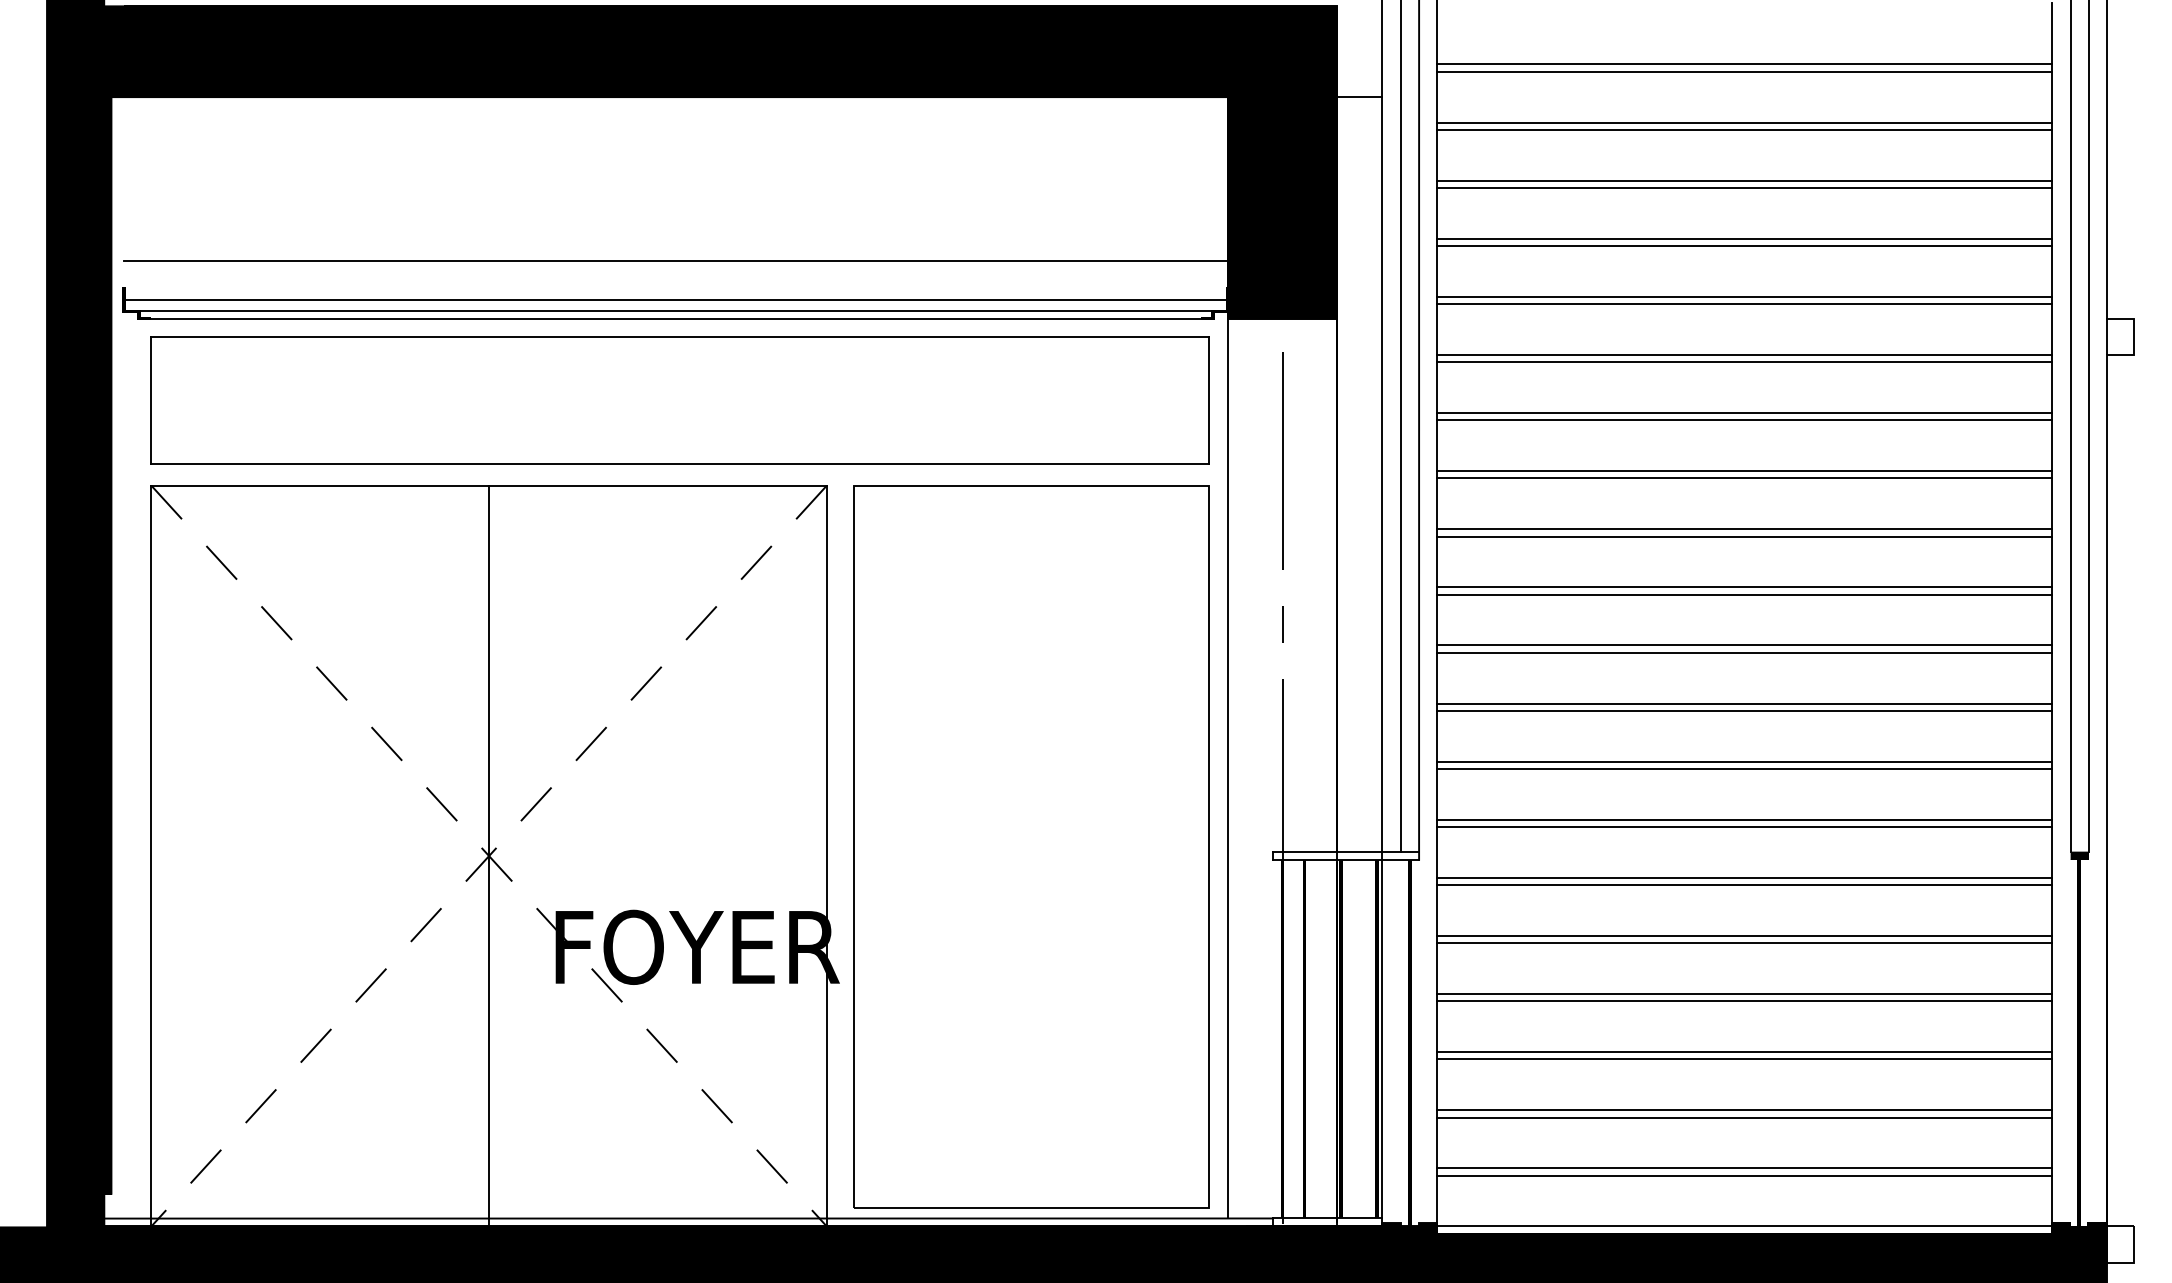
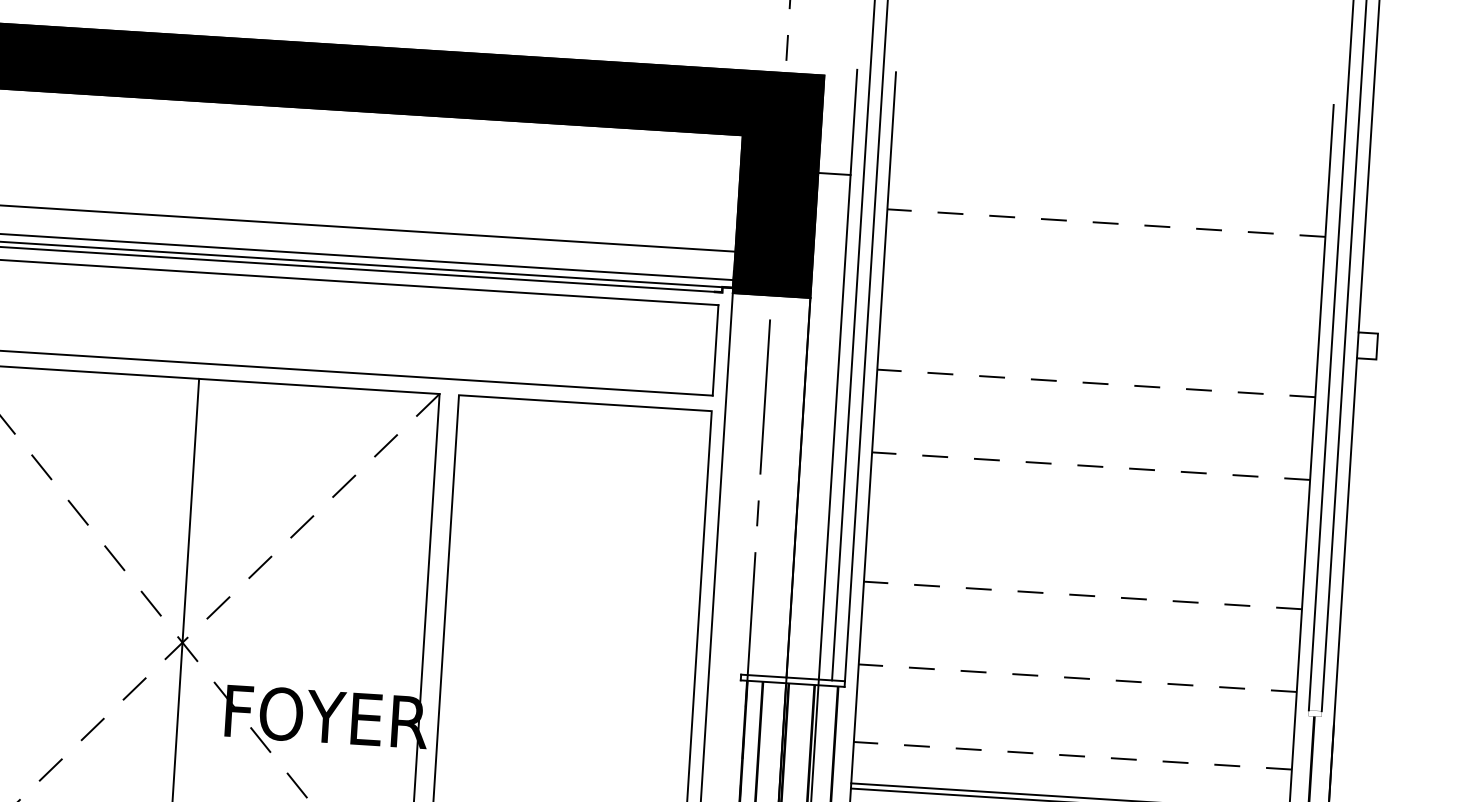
line: (1744, 64) -> (1111, 135), removed
line: (1744, 71) -> (1111, 140), removed
line: (1359, 97) -> (834, 174), moved
line: (1744, 122) -> (1109, 176), removed
line: (1744, 129) -> (1109, 181), removed
line: (1744, 180) -> (1106, 217), removed
line: (1744, 187) -> (1106, 222), solid -> dashed
line: (1744, 238) -> (1104, 259), removed
line: (1744, 246) -> (1103, 264), removed
line: (1744, 296) -> (1101, 300), removed
line: (1744, 304) -> (1101, 306), removed
line: (1744, 354) -> (1098, 341), removed
line: (1744, 362) -> (1098, 347), removed
line: (1744, 413) -> (1096, 383), solid -> dashed
line: (1744, 420) -> (1096, 388), removed
line: (1744, 471) -> (1093, 425), removed
line: (1744, 478) -> (1093, 430), removed
line: (1744, 529) -> (1091, 466), solid -> dashed
line: (1744, 536) -> (1090, 471), removed
line: (1744, 587) -> (1088, 507), removed
line: (1744, 594) -> (1088, 512), removed
line: (1744, 645) -> (1085, 548), removed
line: (1744, 652) -> (1085, 553), removed
line: (1744, 703) -> (1083, 590), removed
line: (1744, 710) -> (1083, 595), solid -> dashed
line: (1744, 761) -> (1080, 631), removed
line: (1744, 768) -> (1080, 636), removed
line: (1744, 819) -> (1078, 672), removed
line: (1744, 827) -> (1077, 678), solid -> dashed
fill: (2079, 855) -> (1315, 713), removed
line: (1744, 877) -> (1075, 714), removed
line: (1744, 885) -> (1075, 719), removed
line: (1744, 935) -> (1072, 755), solid -> dashed
line: (1744, 943) -> (1072, 761), removed

